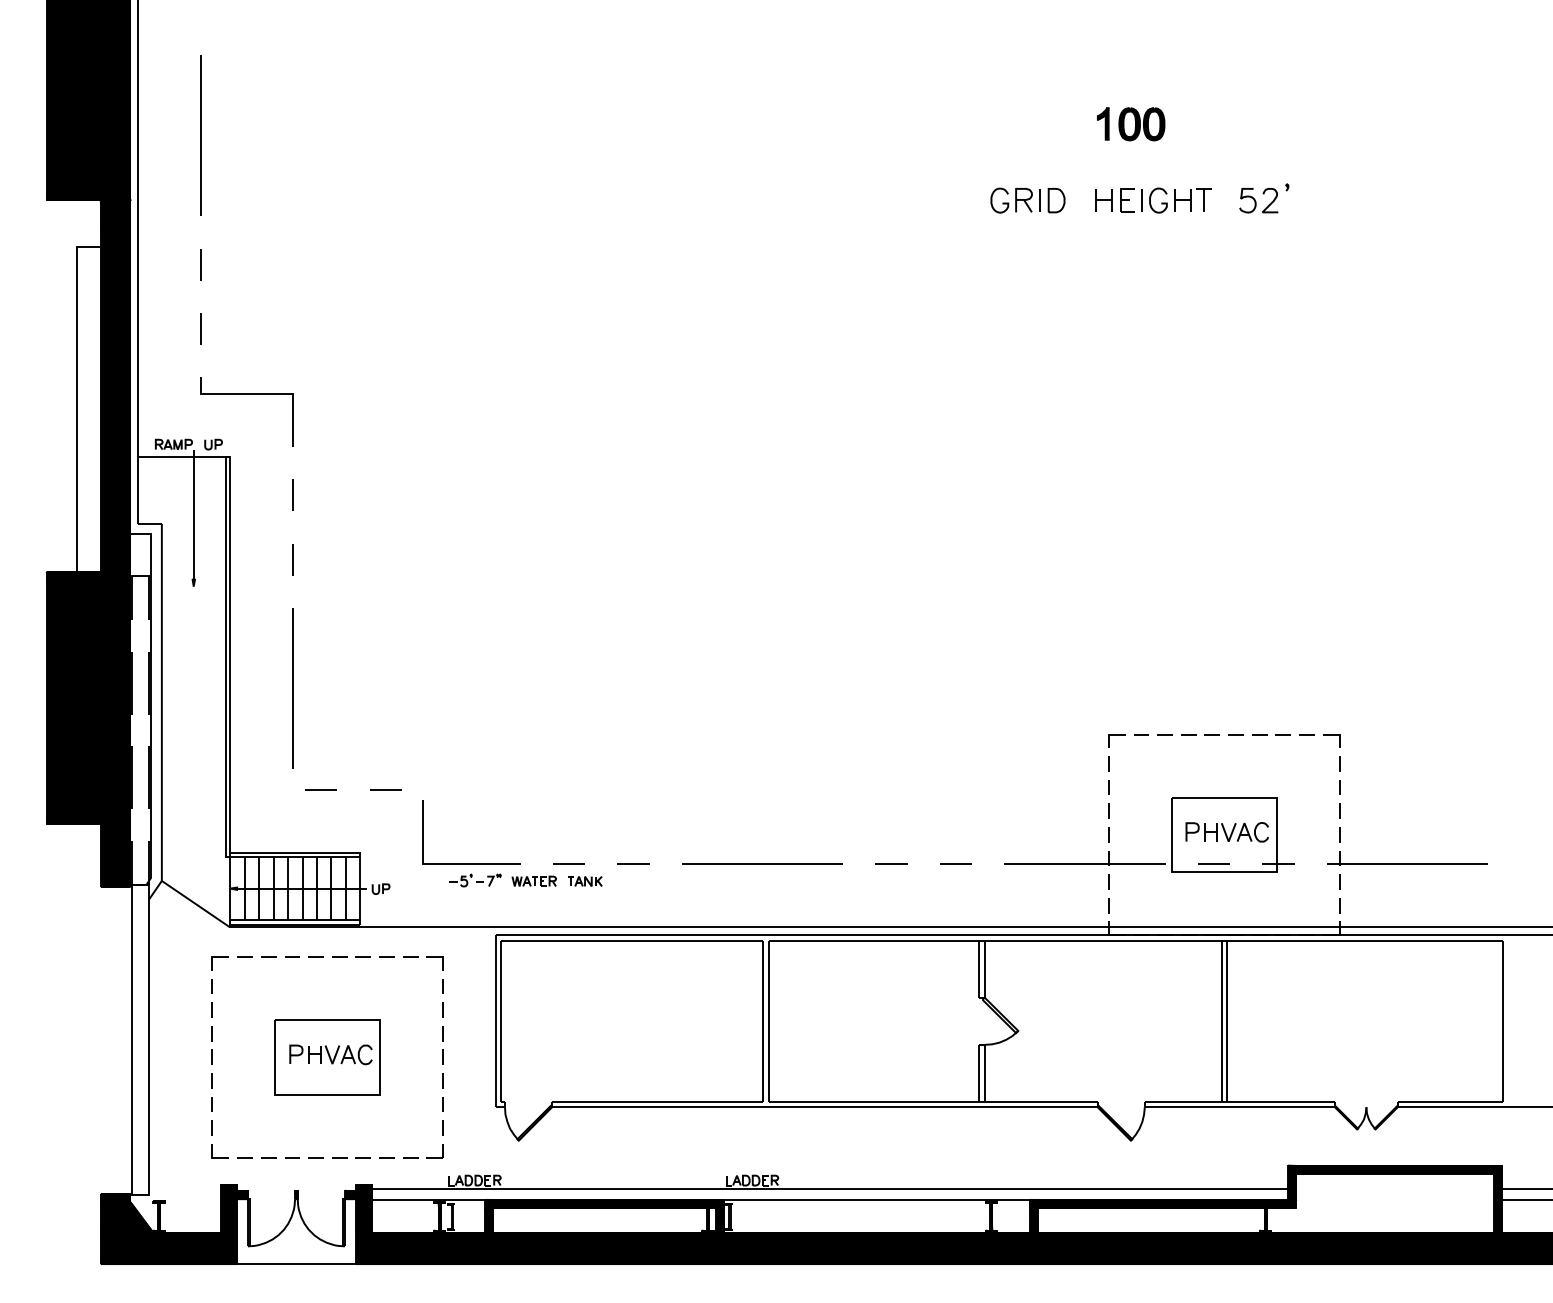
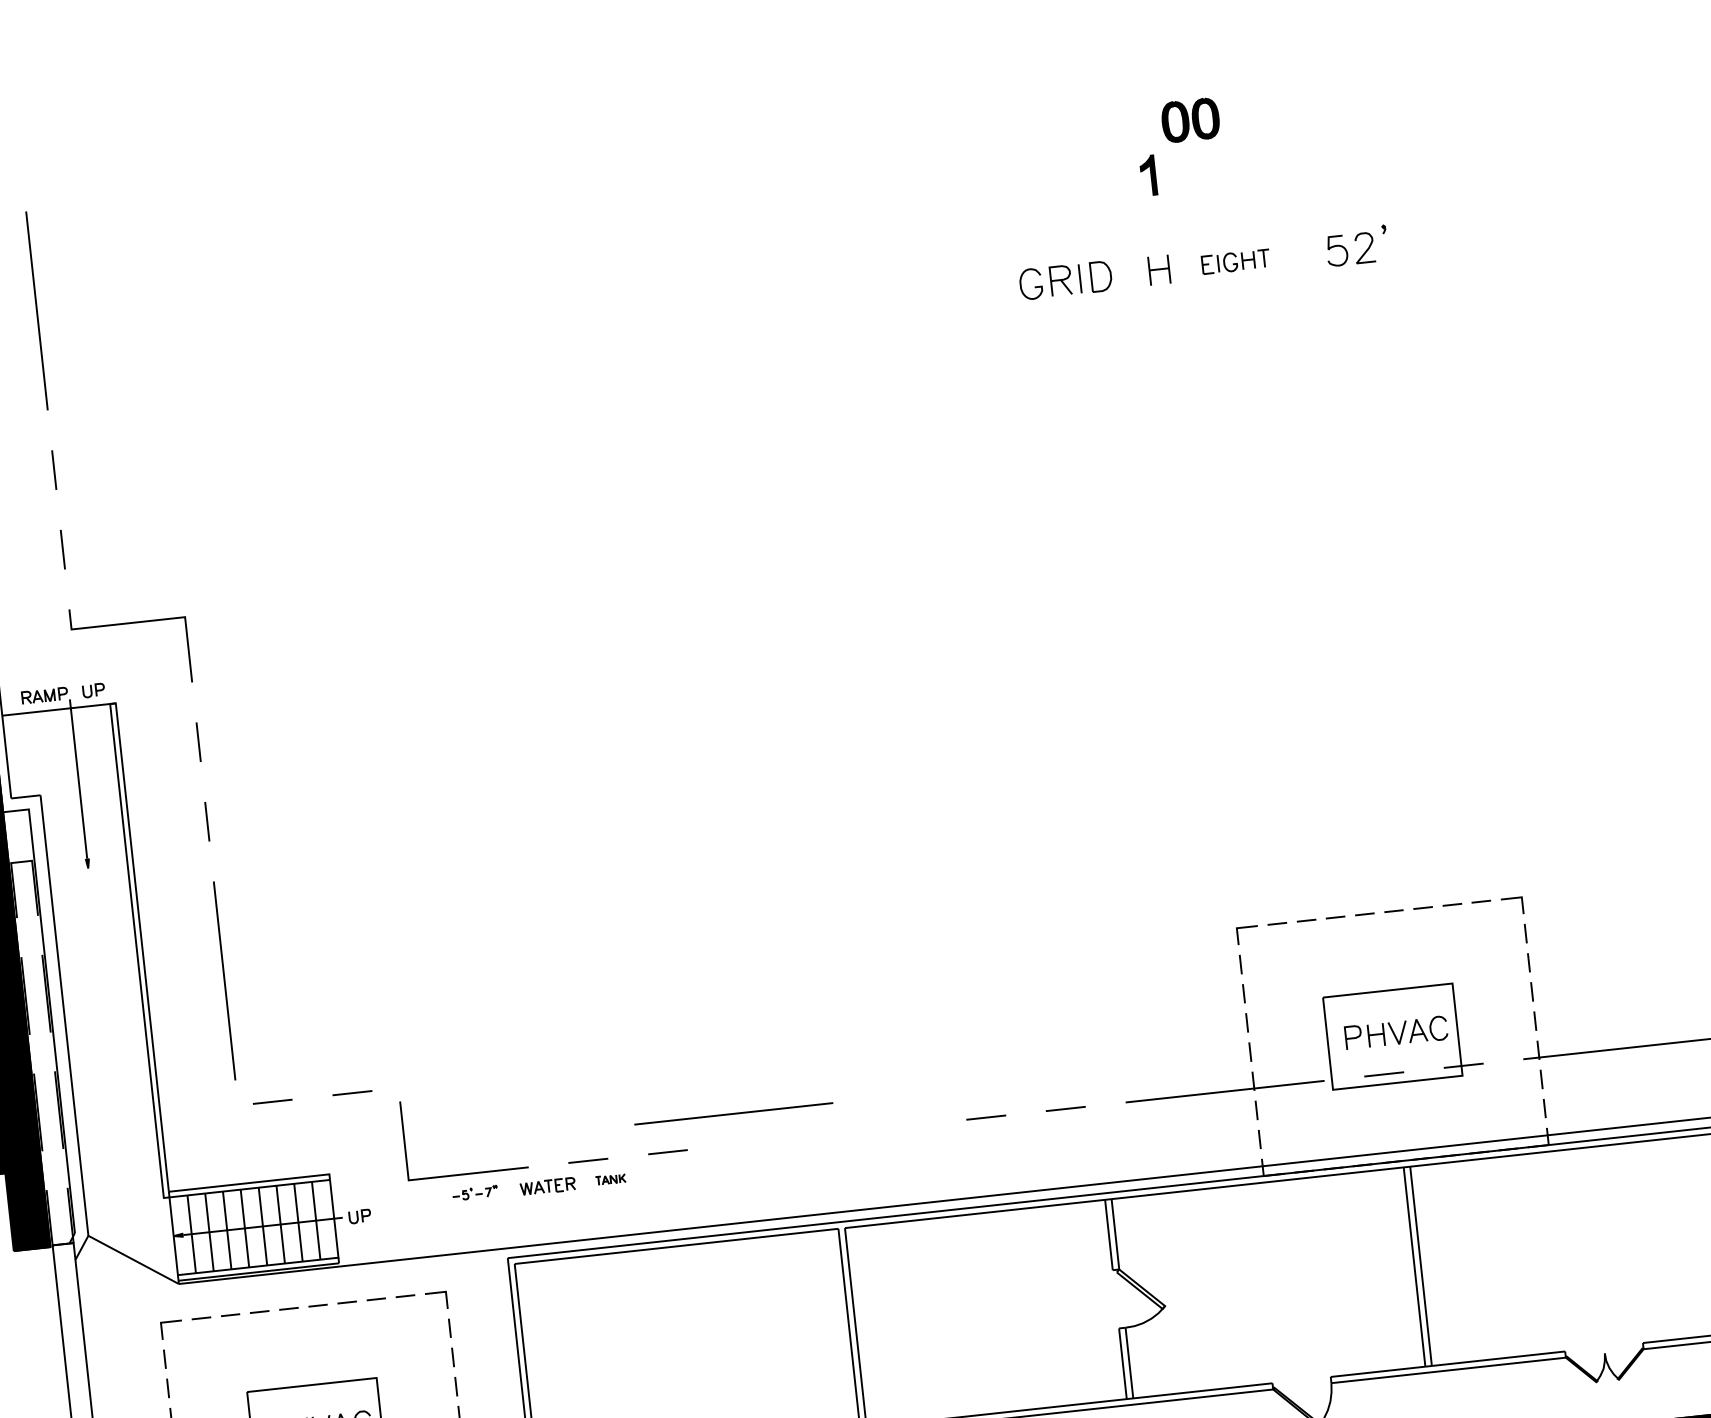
part: (1141, 124) -> (1190, 120), moved
part: (1165, 200) -> (1235, 261), size x0.6
line: (762, 863) -> (733, 1112), moved
part: (475, 880) -> (475, 1193), size x0.7
part: (585, 881) -> (611, 1179), size x0.7

